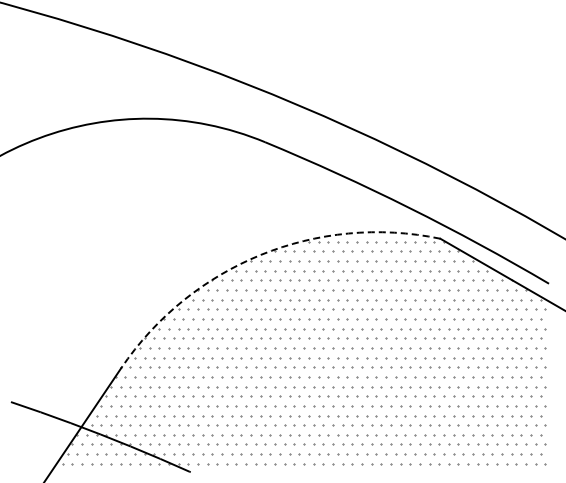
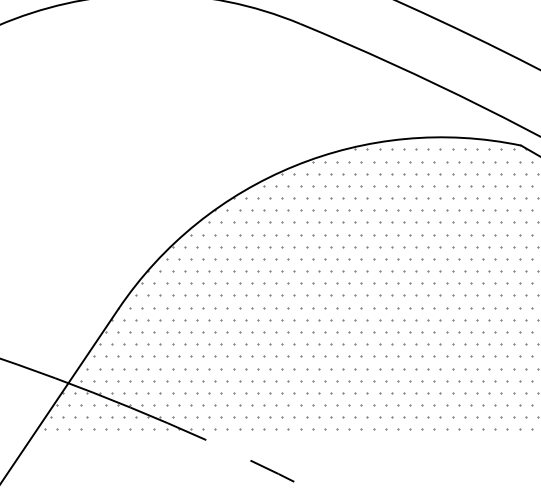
arc: (260, 254) -> (294, 165), dashed -> solid

